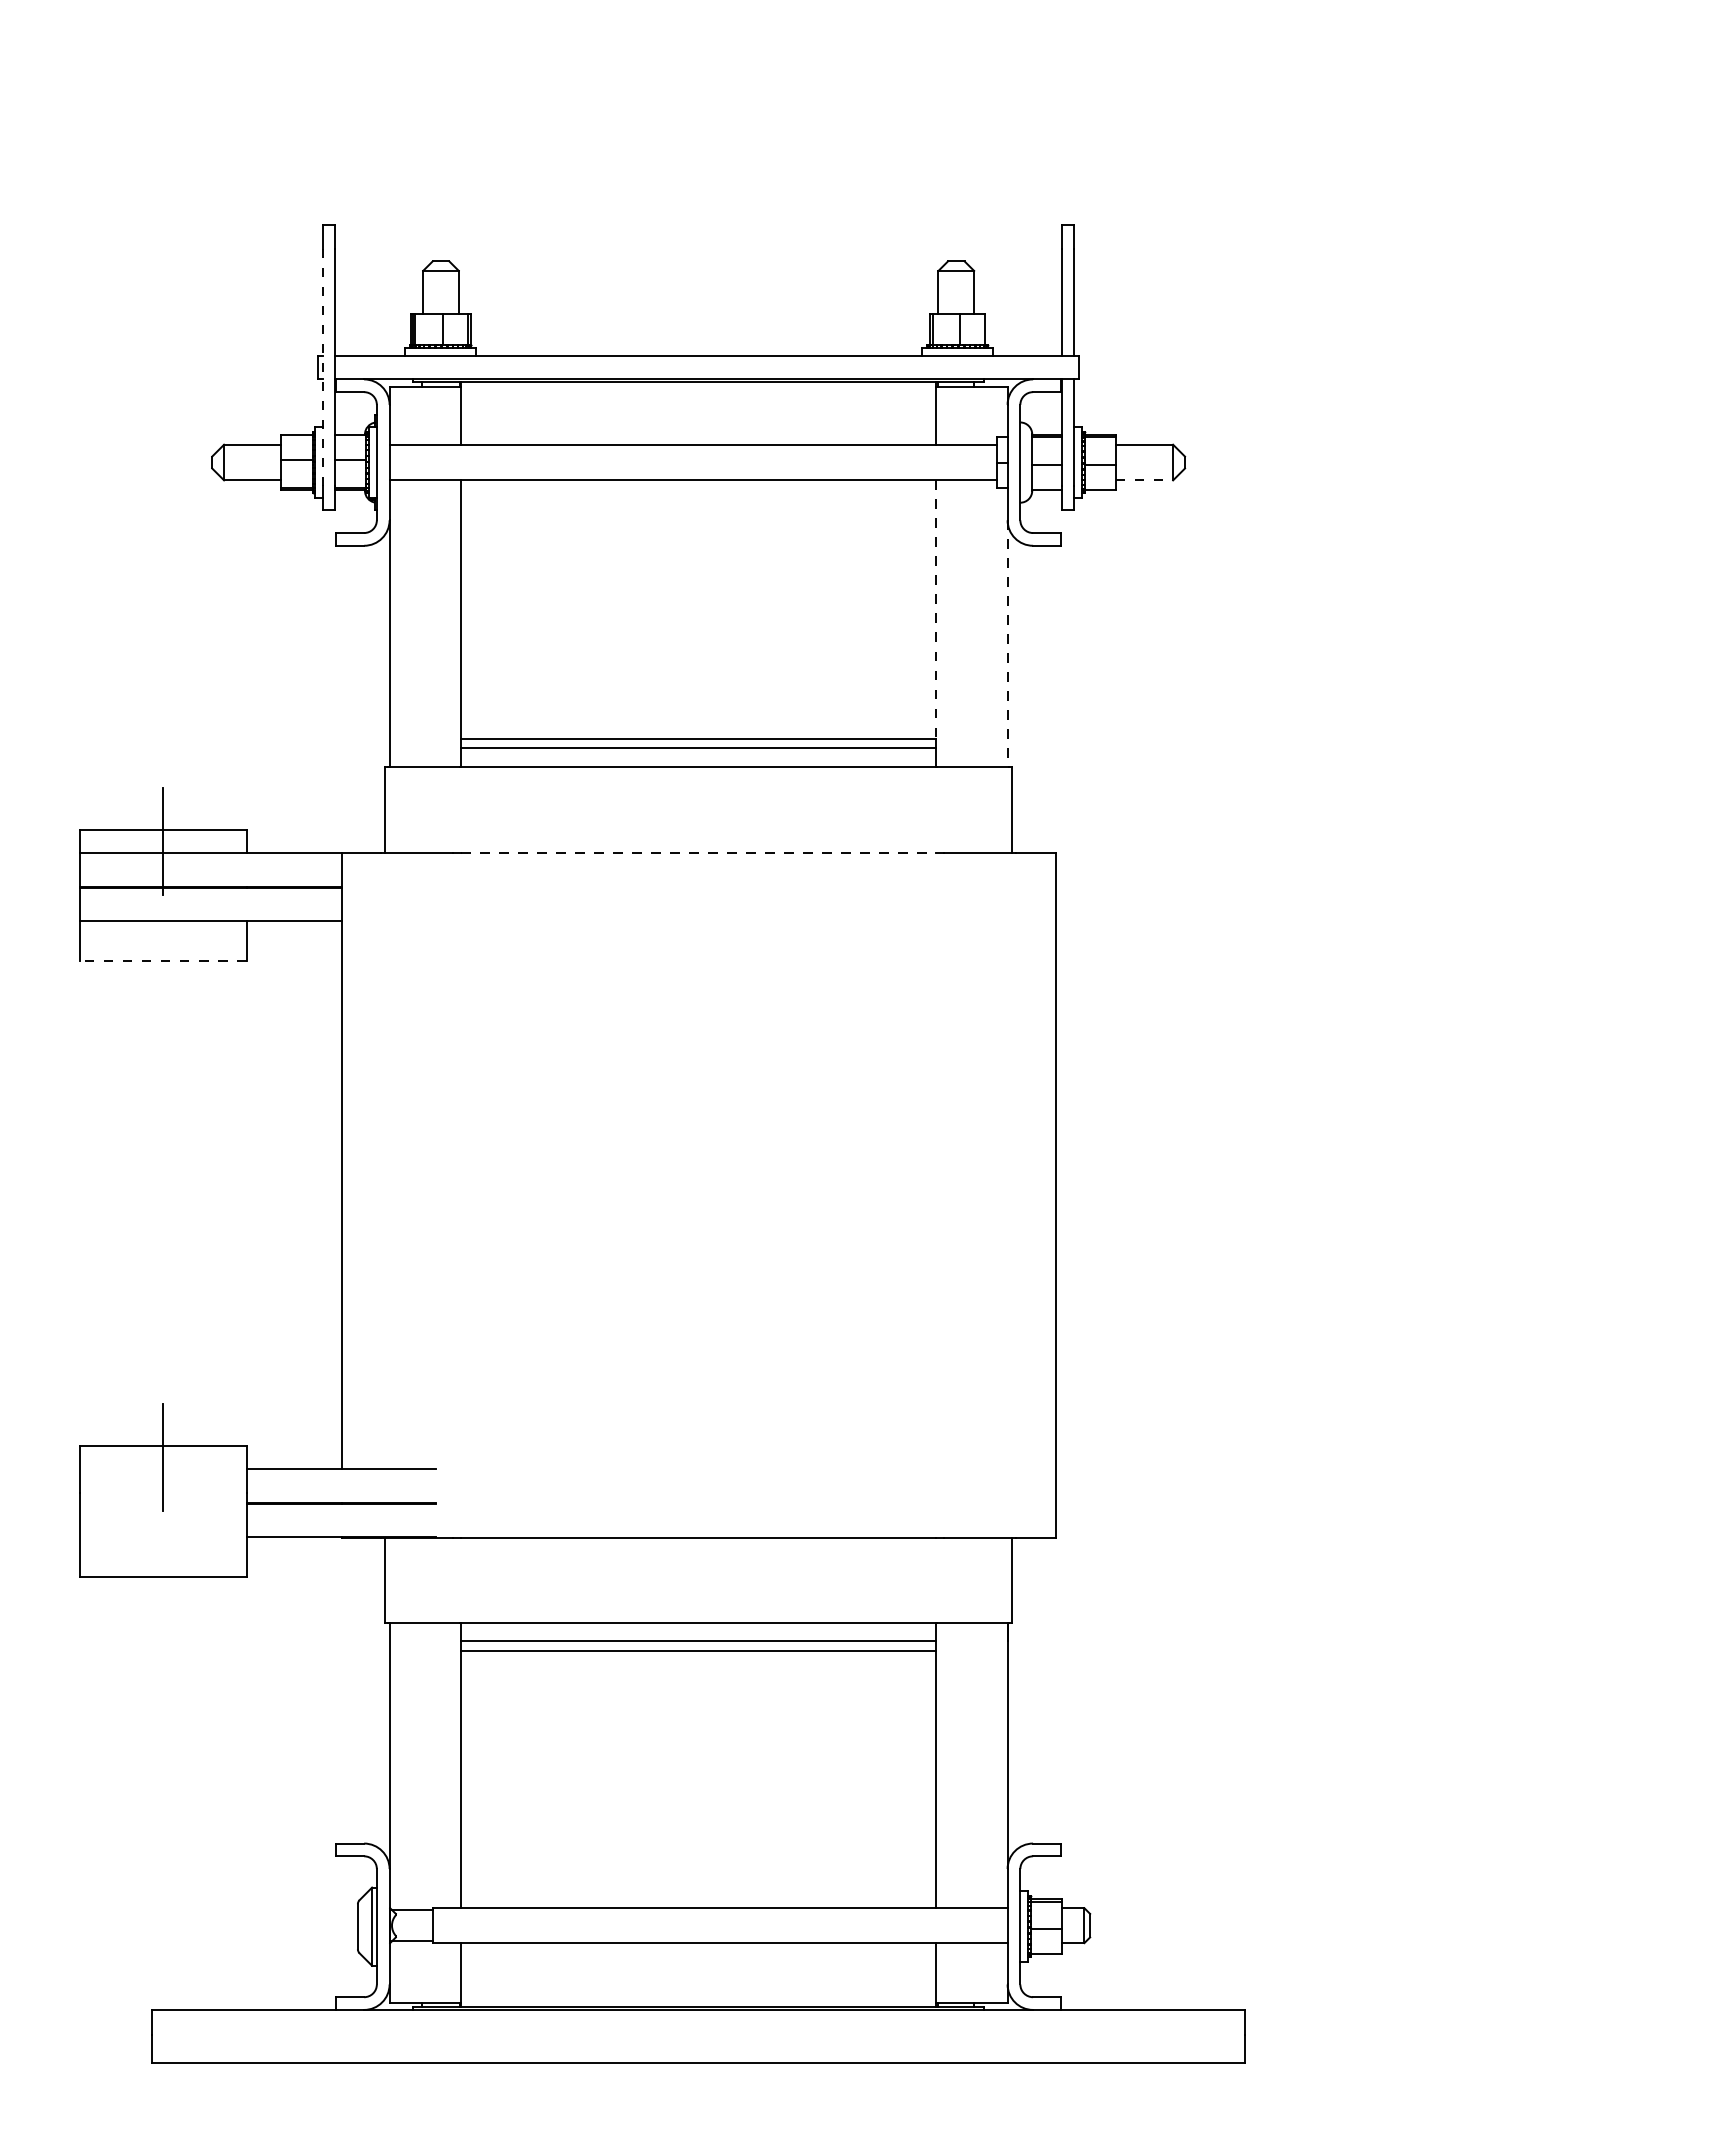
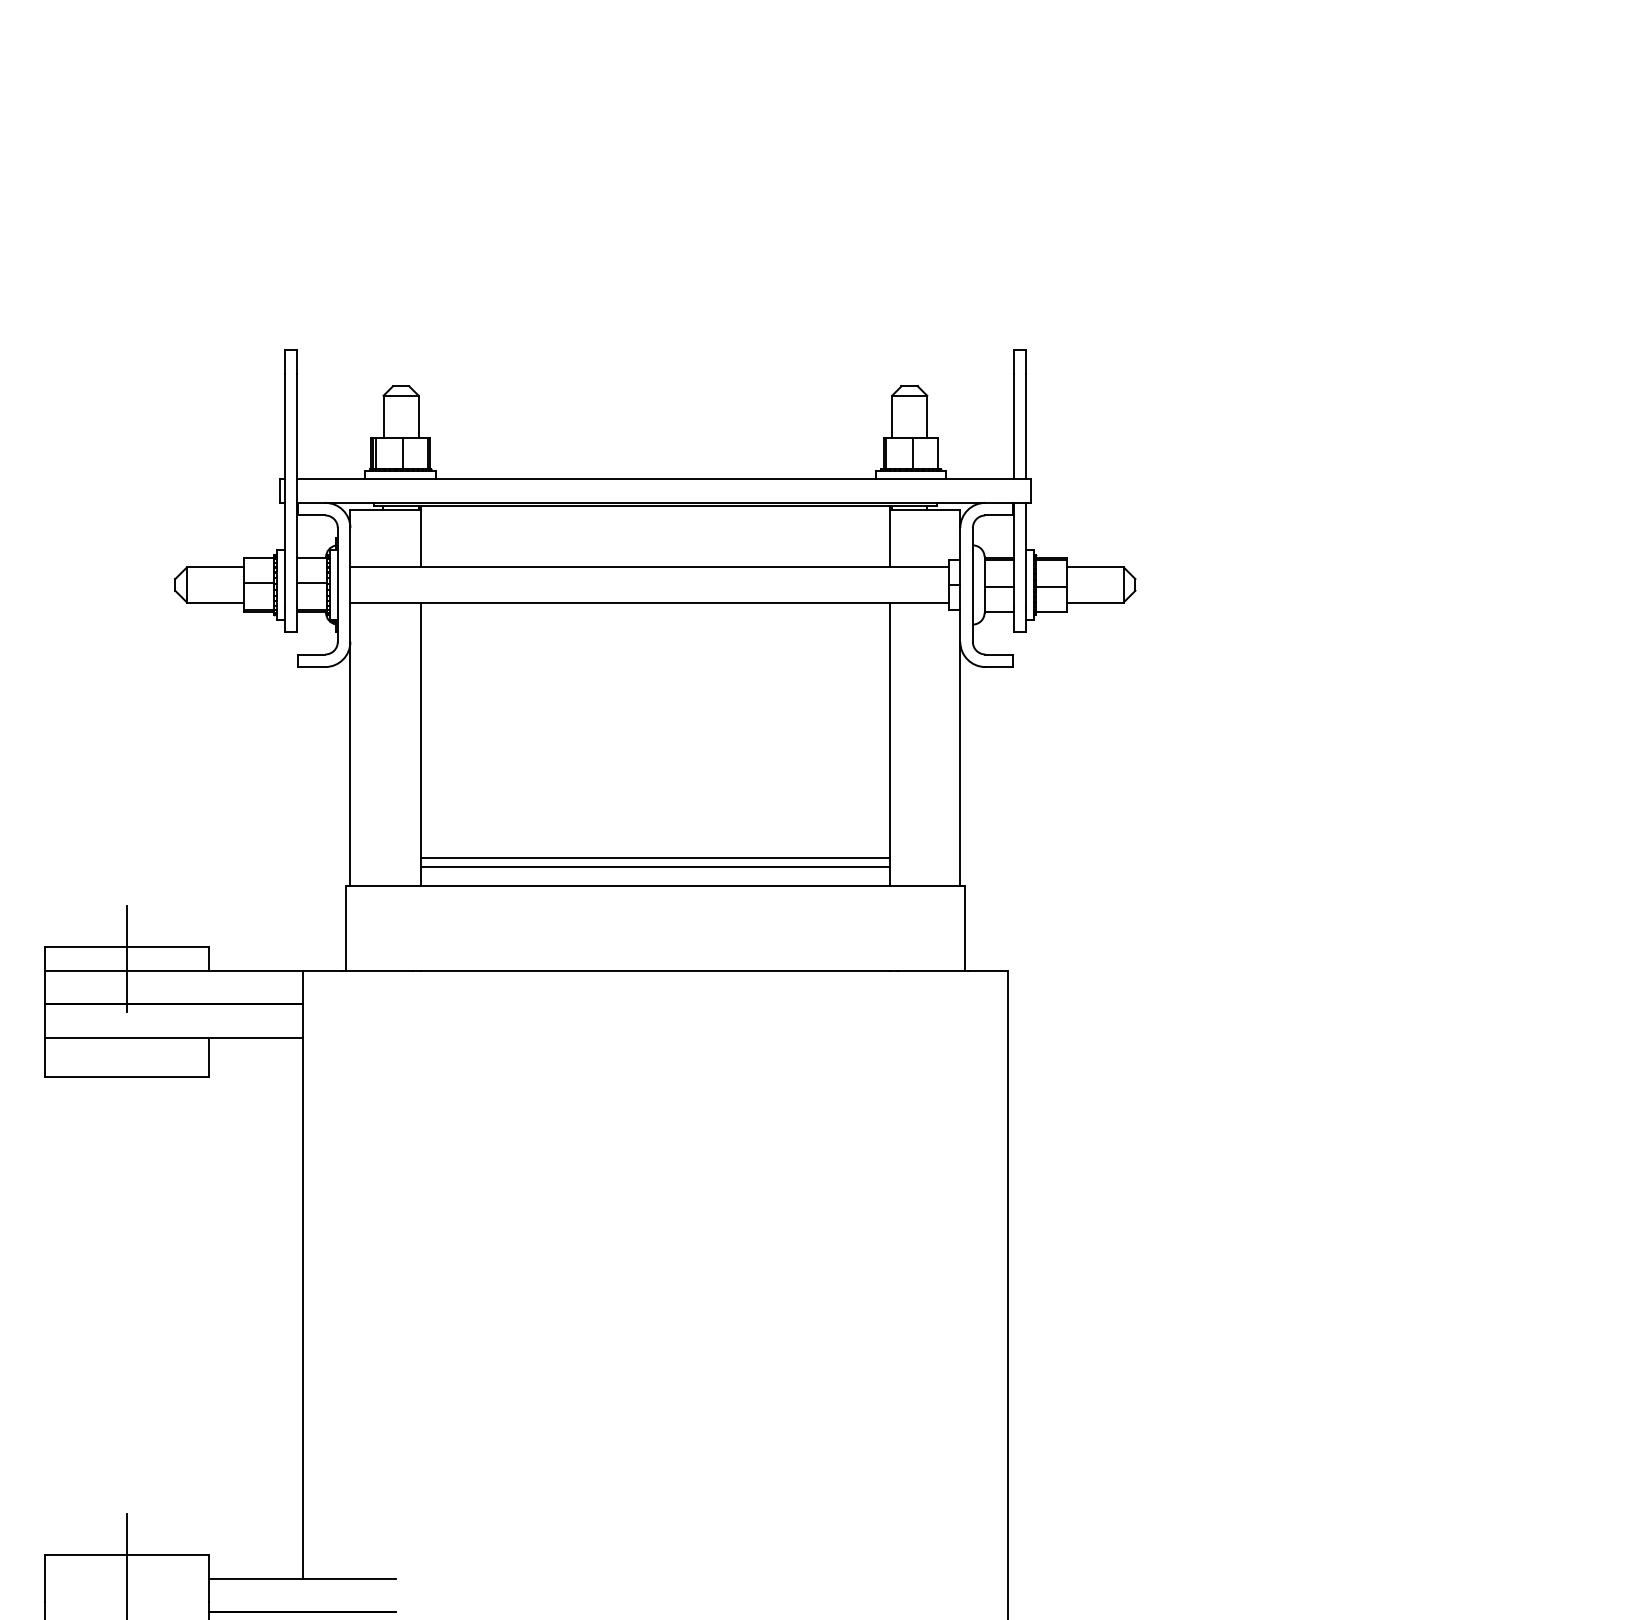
line: (323, 367) -> (285, 491), dashed -> solid
line: (1144, 480) -> (1095, 602), dashed -> solid
line: (936, 610) -> (890, 730), dashed -> solid
line: (1007, 643) -> (960, 763), dashed -> solid
line: (698, 853) -> (655, 970), dashed -> solid
line: (162, 960) -> (126, 1076), dashed -> solid

